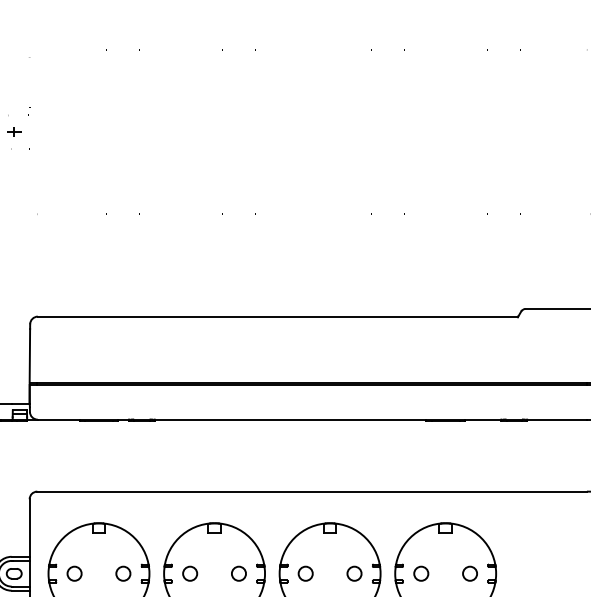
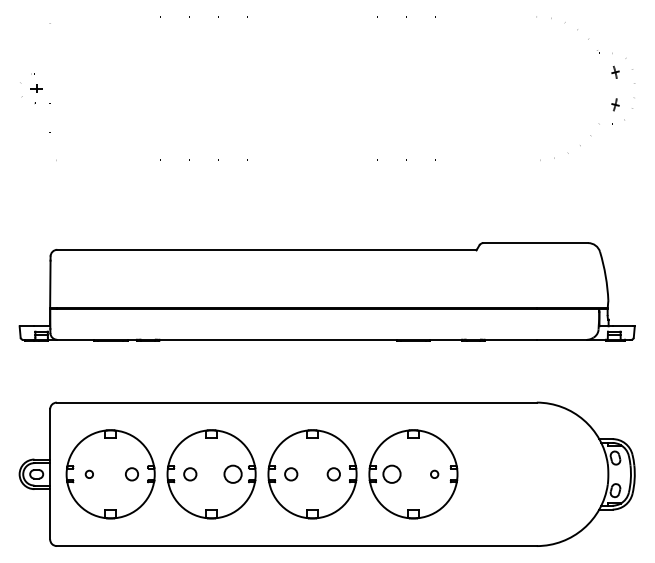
circle: (74, 573) -> (89, 474), size x0.6
circle: (238, 573) -> (232, 474), size x1.4
circle: (421, 573) -> (392, 474), size x1.4
circle: (469, 573) -> (434, 474), size x0.6

